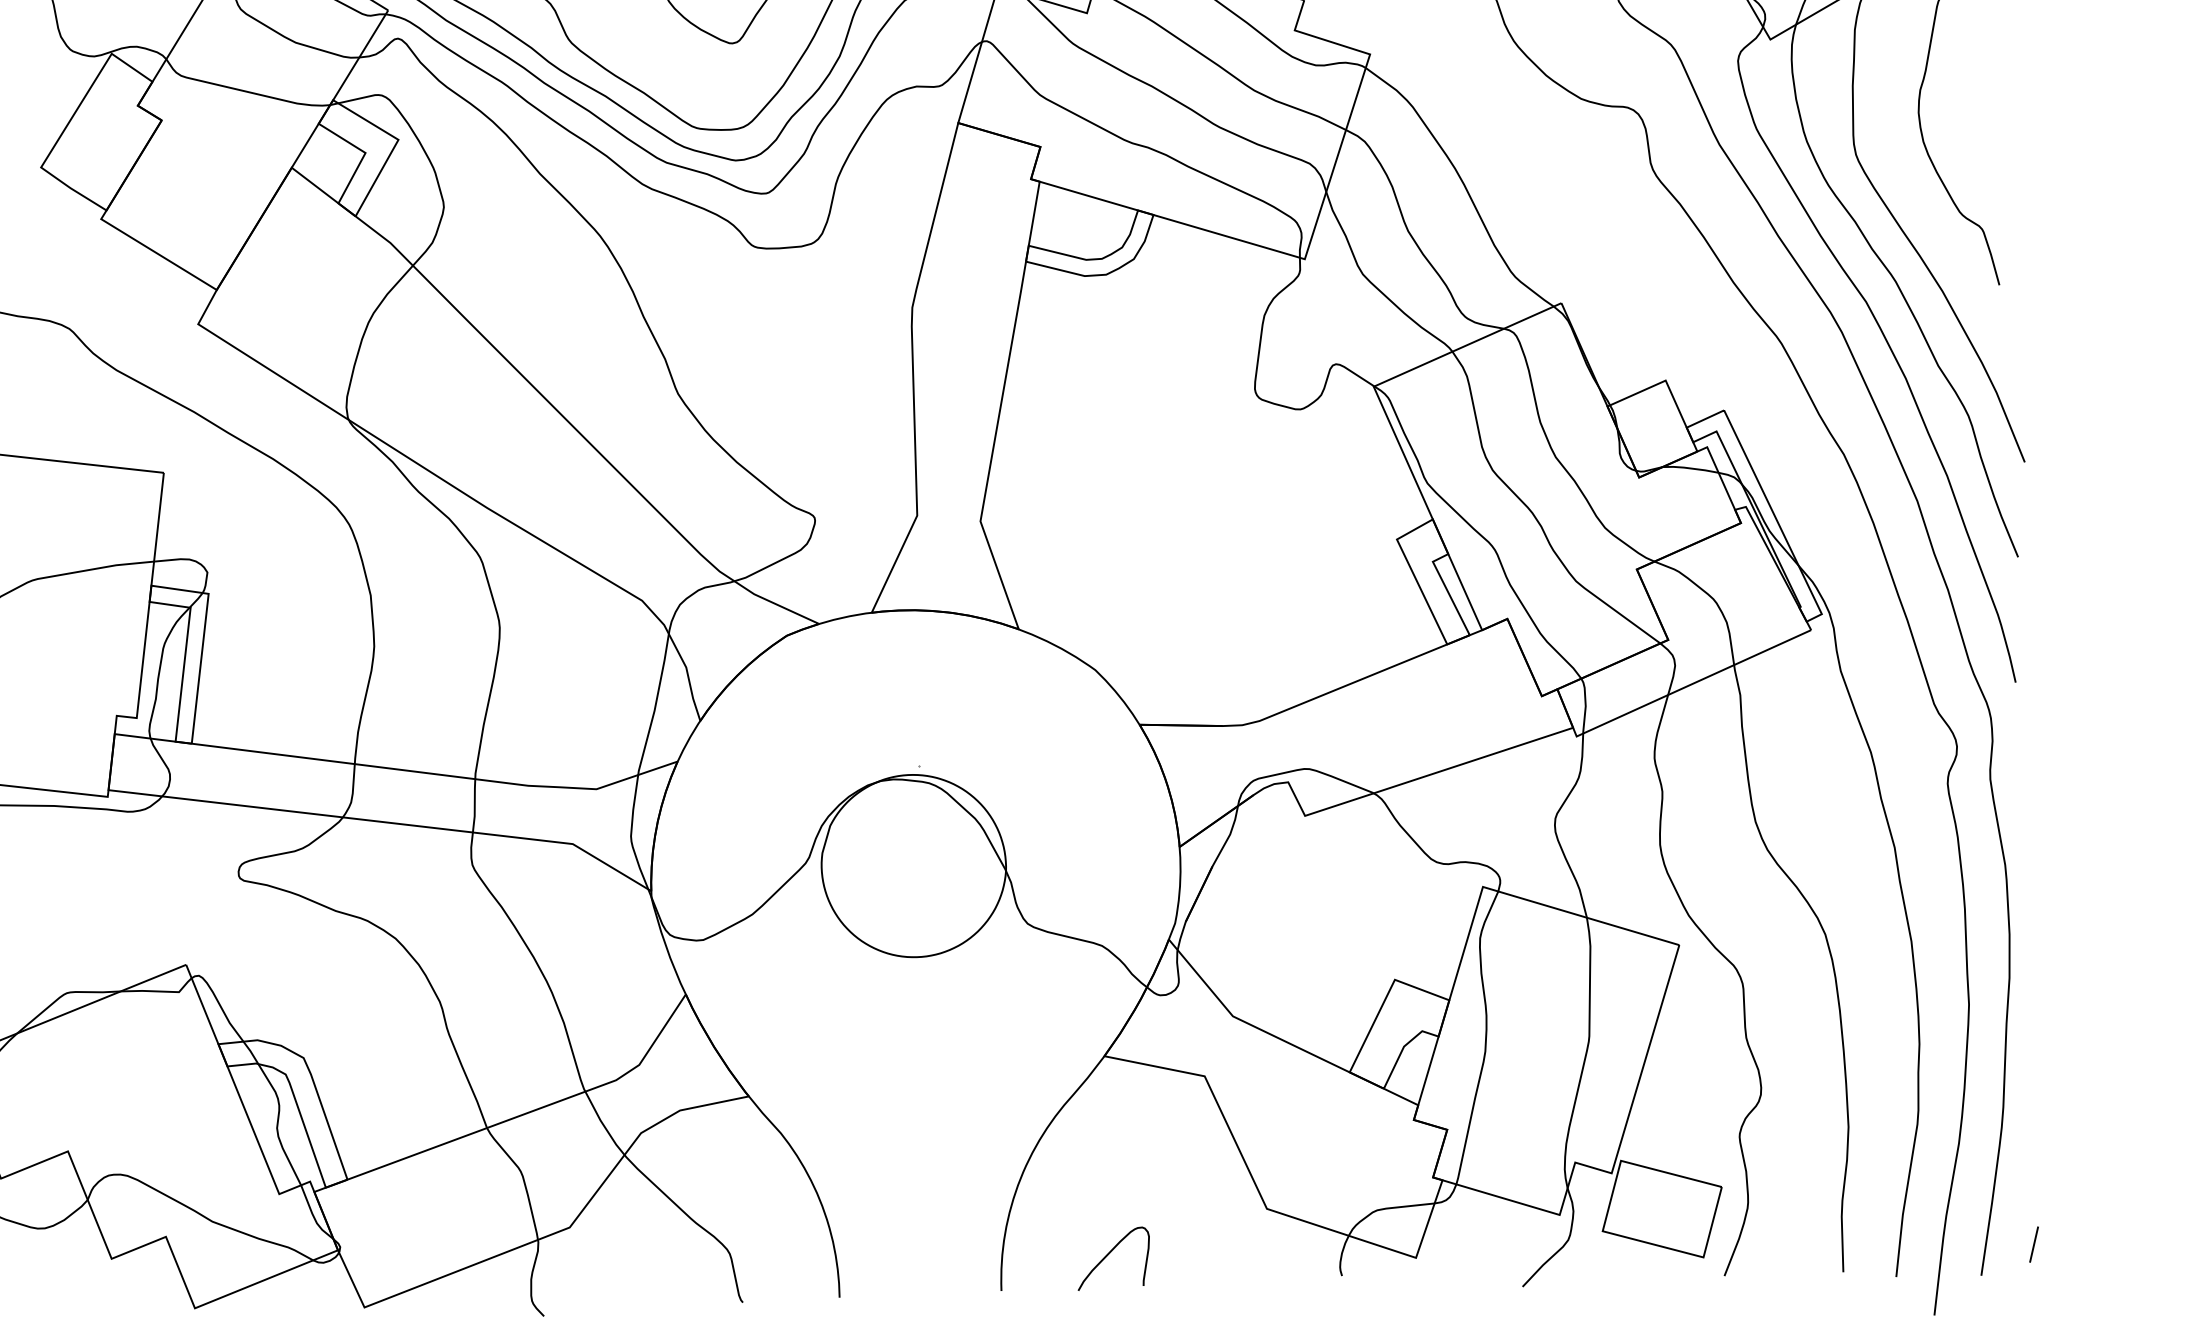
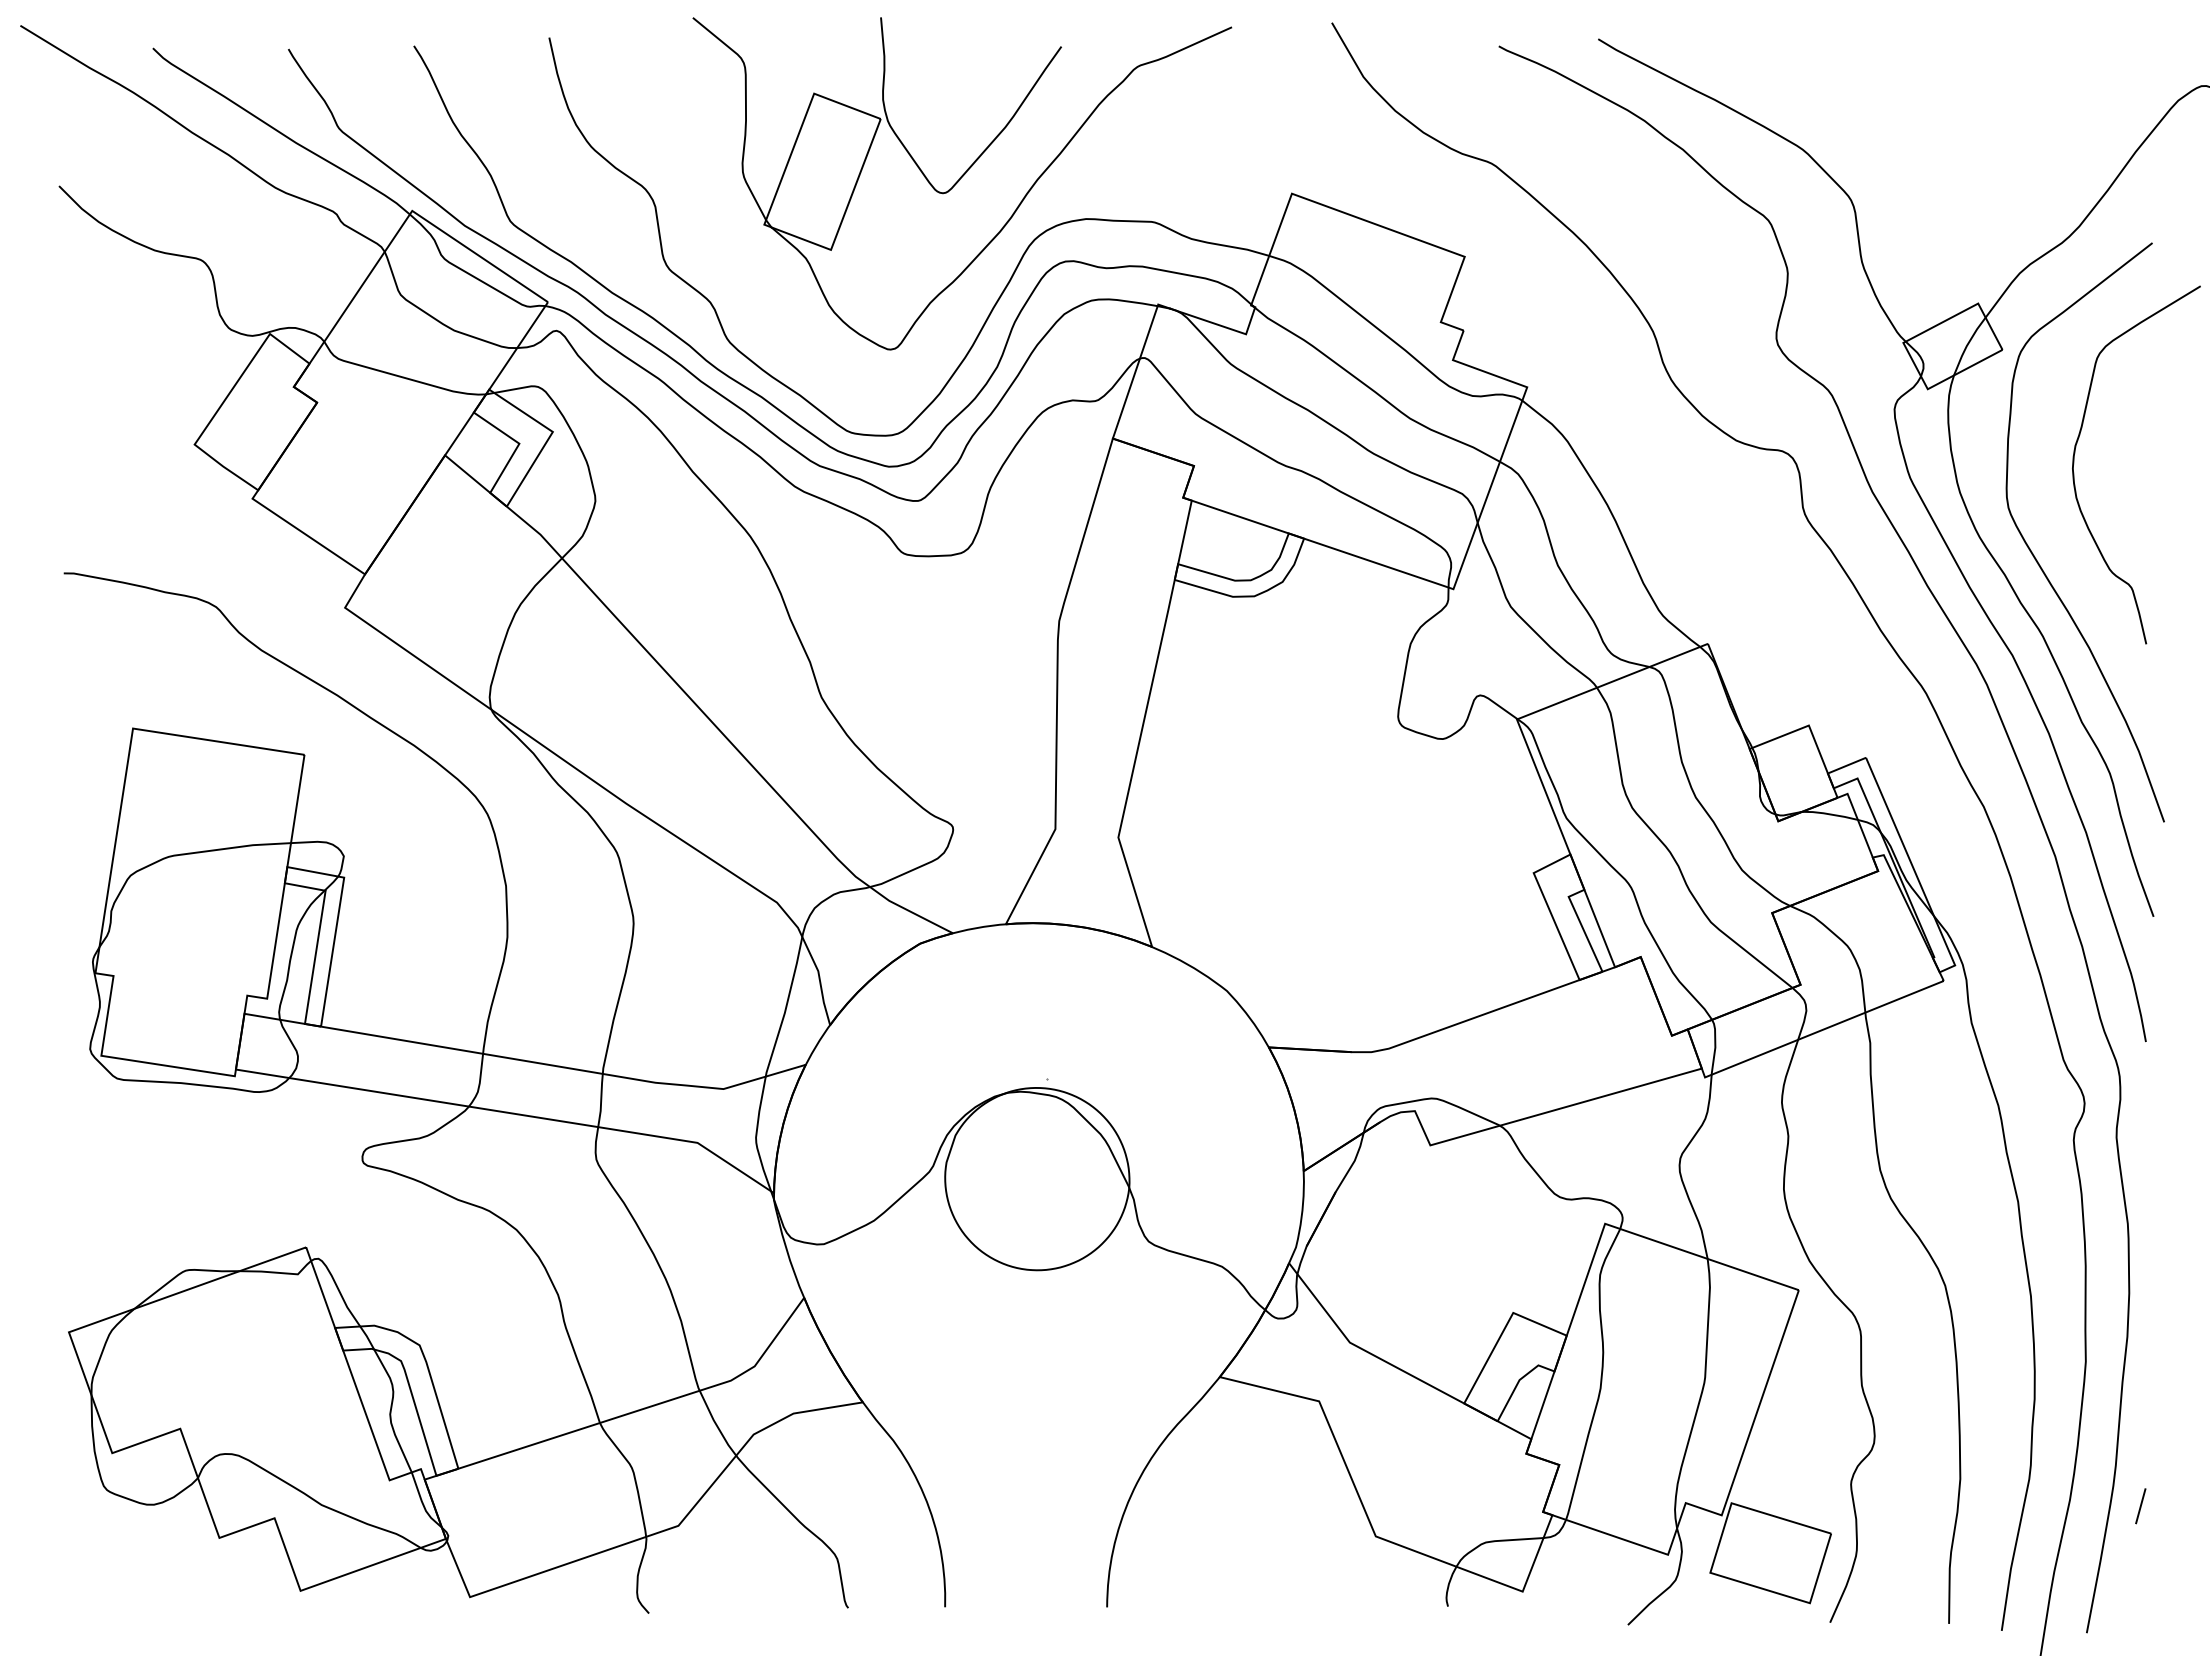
line: (2033, 1244) -> (2140, 1506), moved
curve: (1109, 1254) -> (1216, 1575), removed

